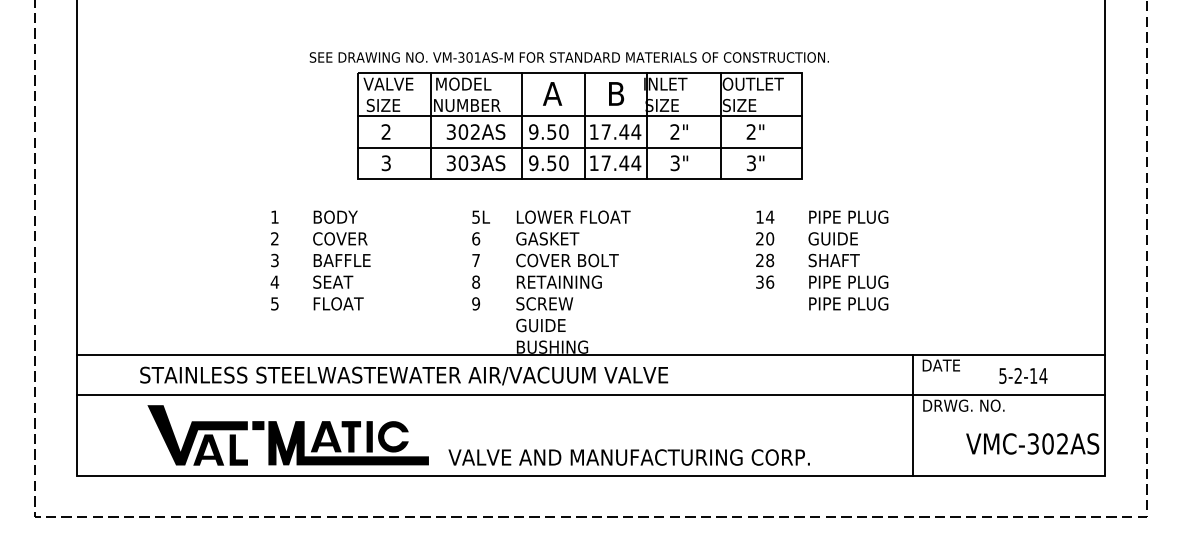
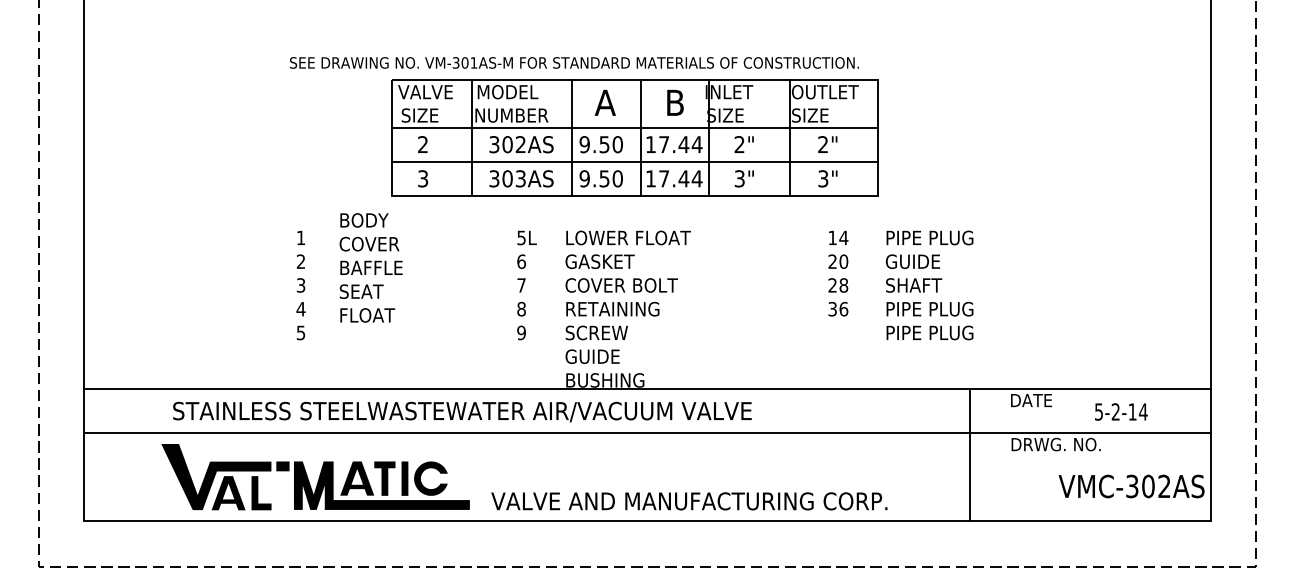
text: (568, 57) -> (573, 62), moved
text: (341, 260) -> (370, 267), moved
text: (404, 375) -> (462, 411), moved
line: (913, 414) -> (970, 454), moved

